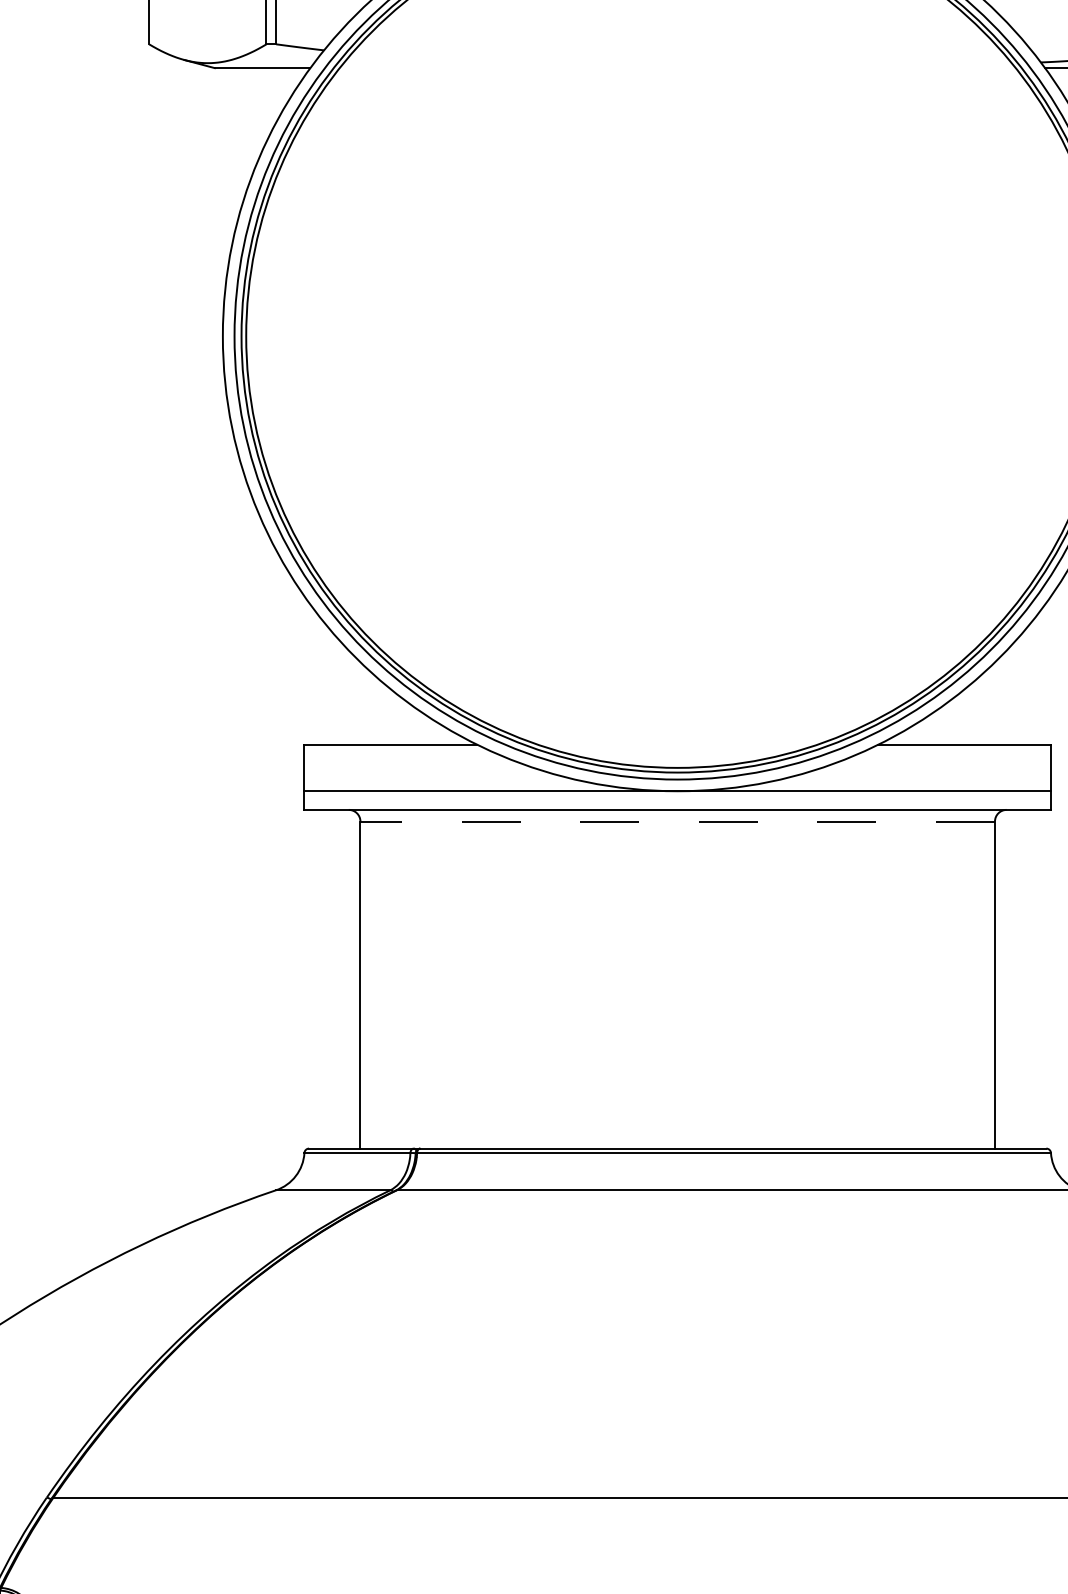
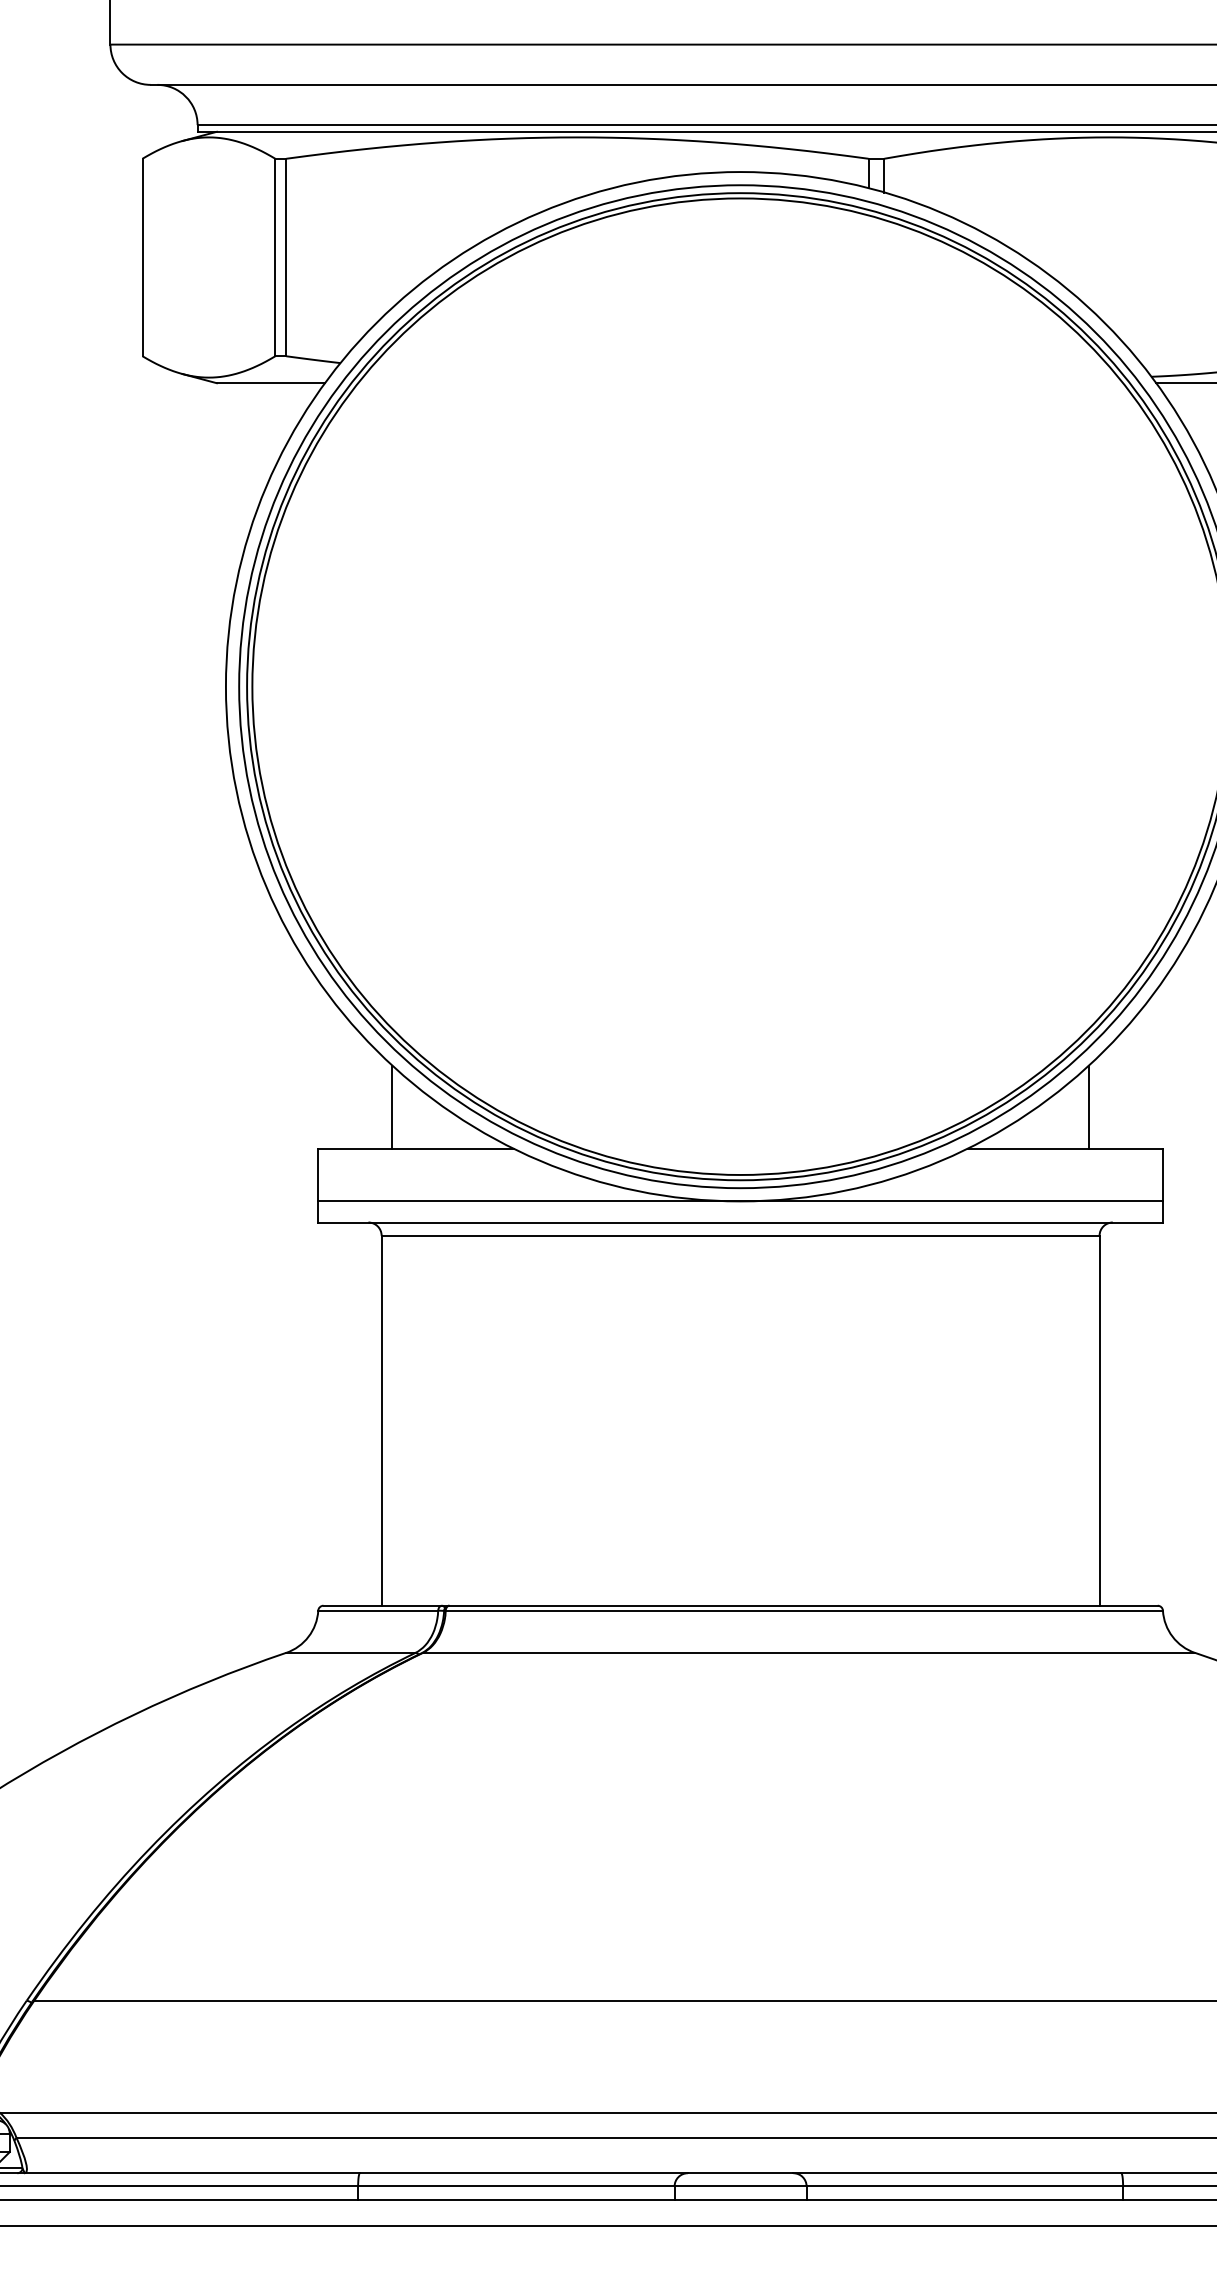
line: (370, 707) -> (392, 1106), added
line: (985, 707) -> (1088, 1106), added
line: (677, 821) -> (740, 1235), dashed -> solid

